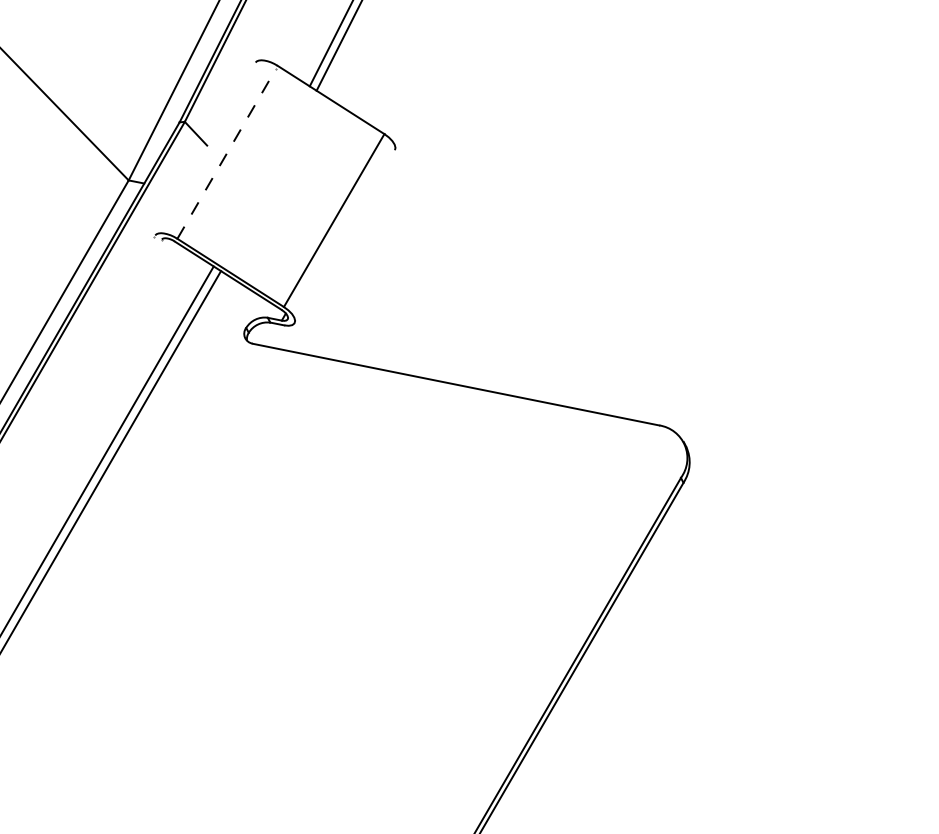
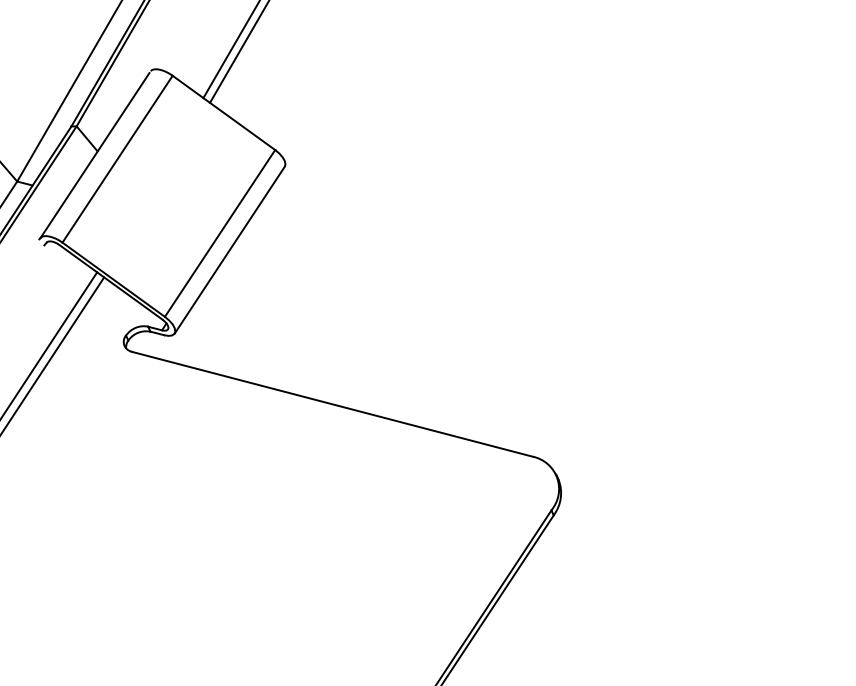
line: (204, 149) -> (94, 155), added
line: (227, 152) -> (117, 159), dashed -> solid
line: (344, 236) -> (229, 249), added

